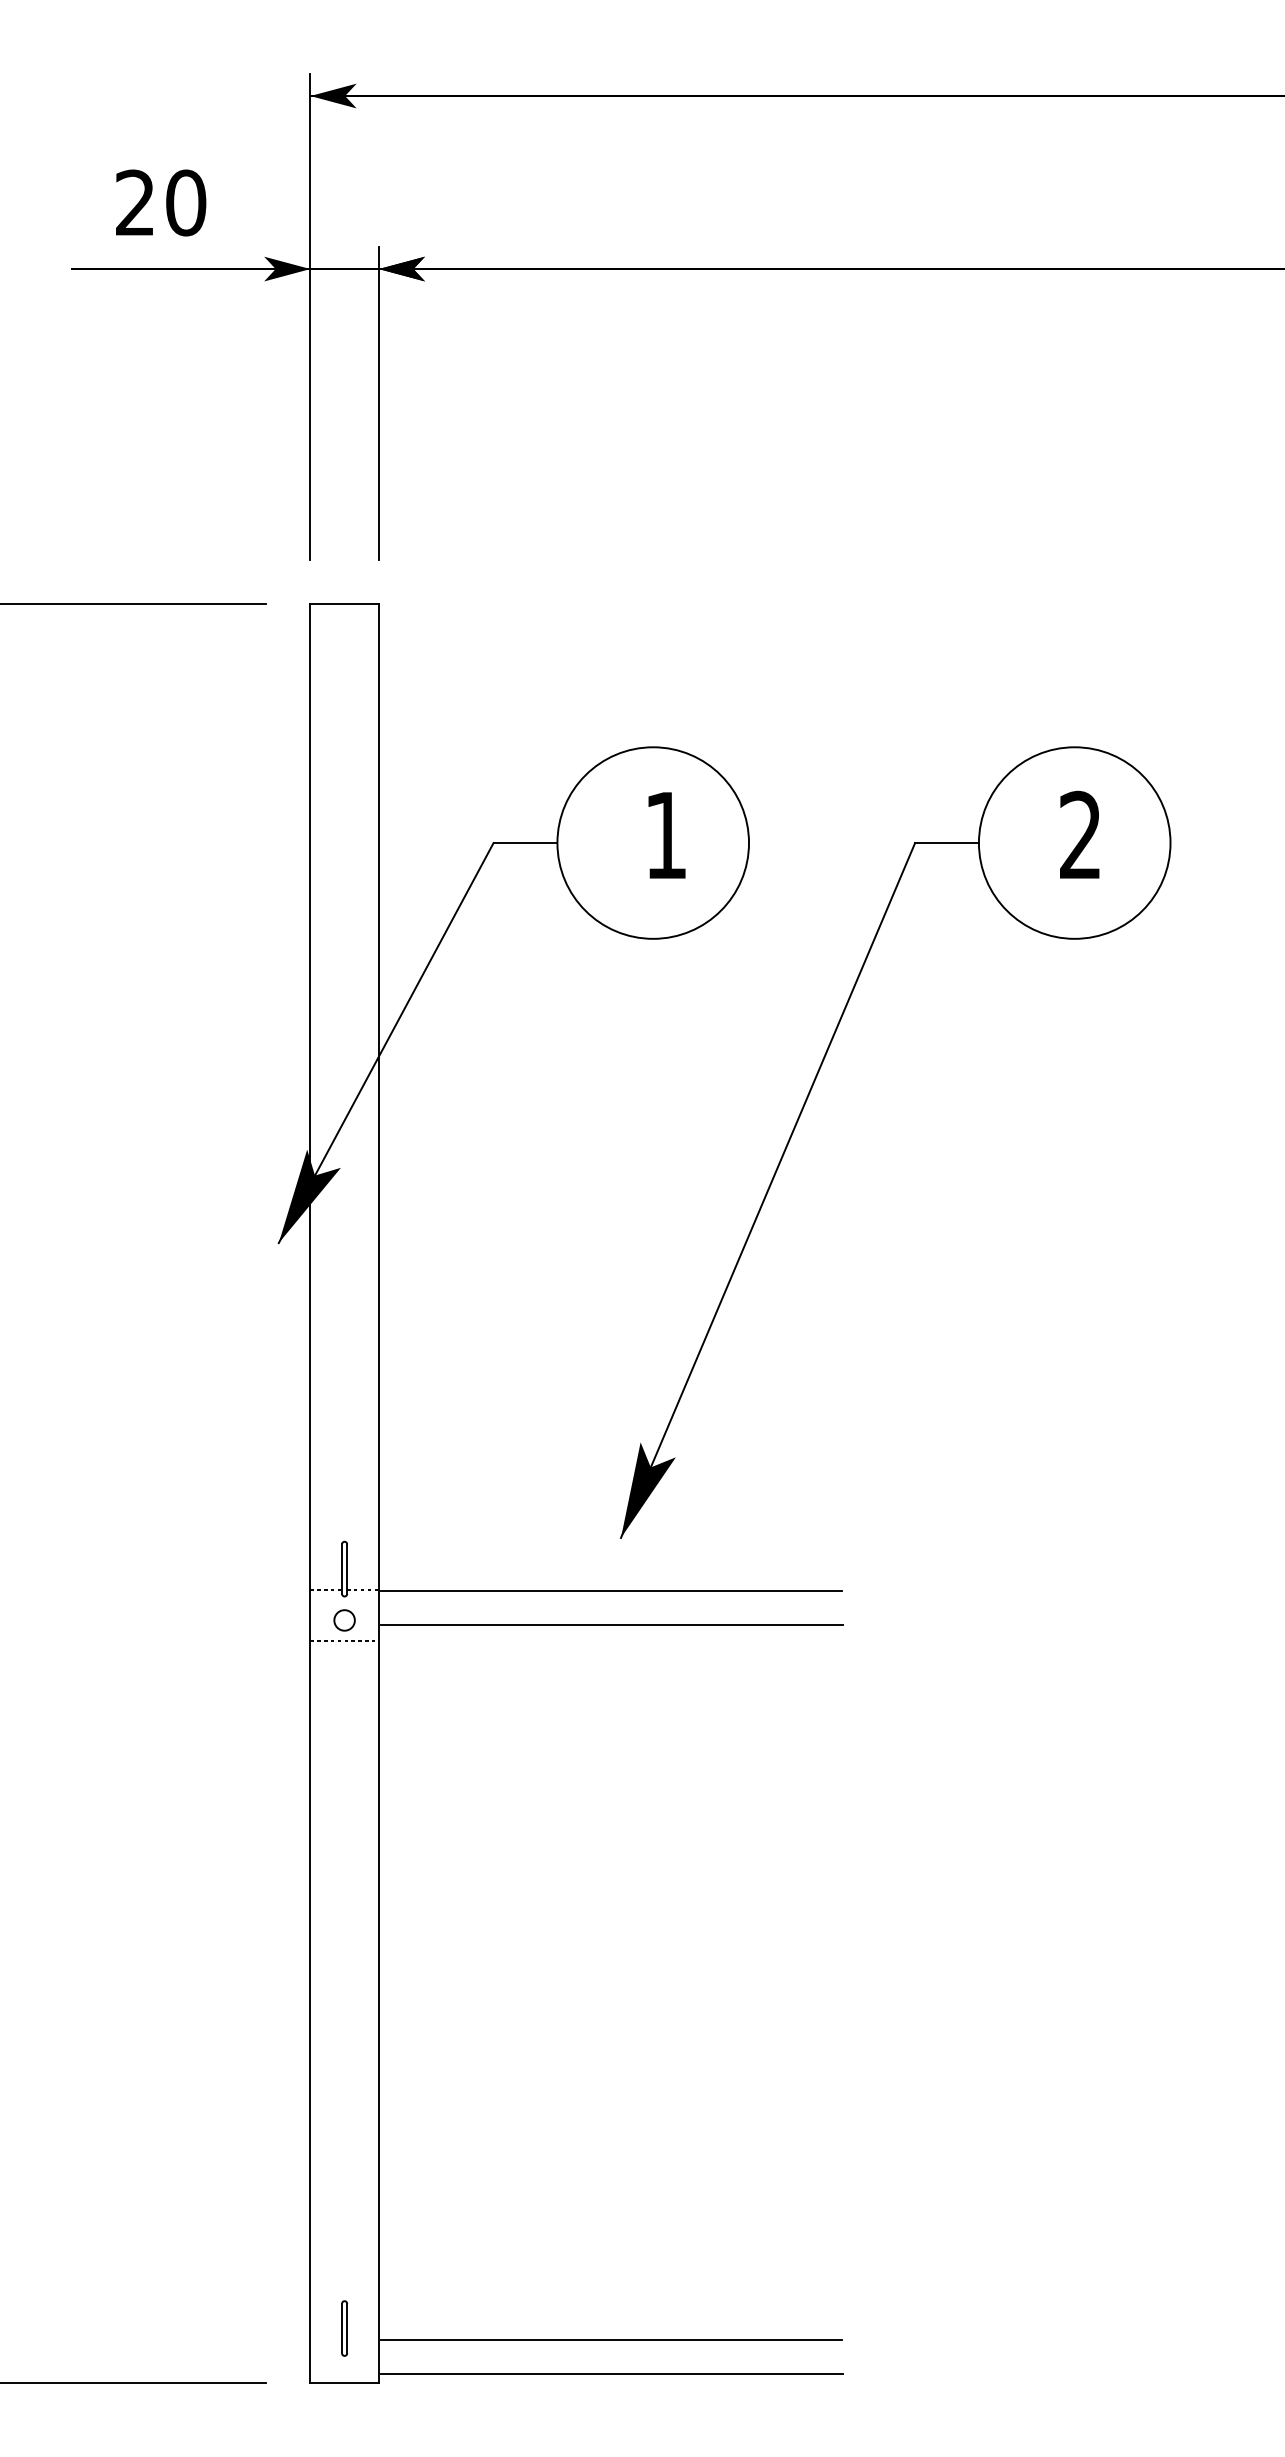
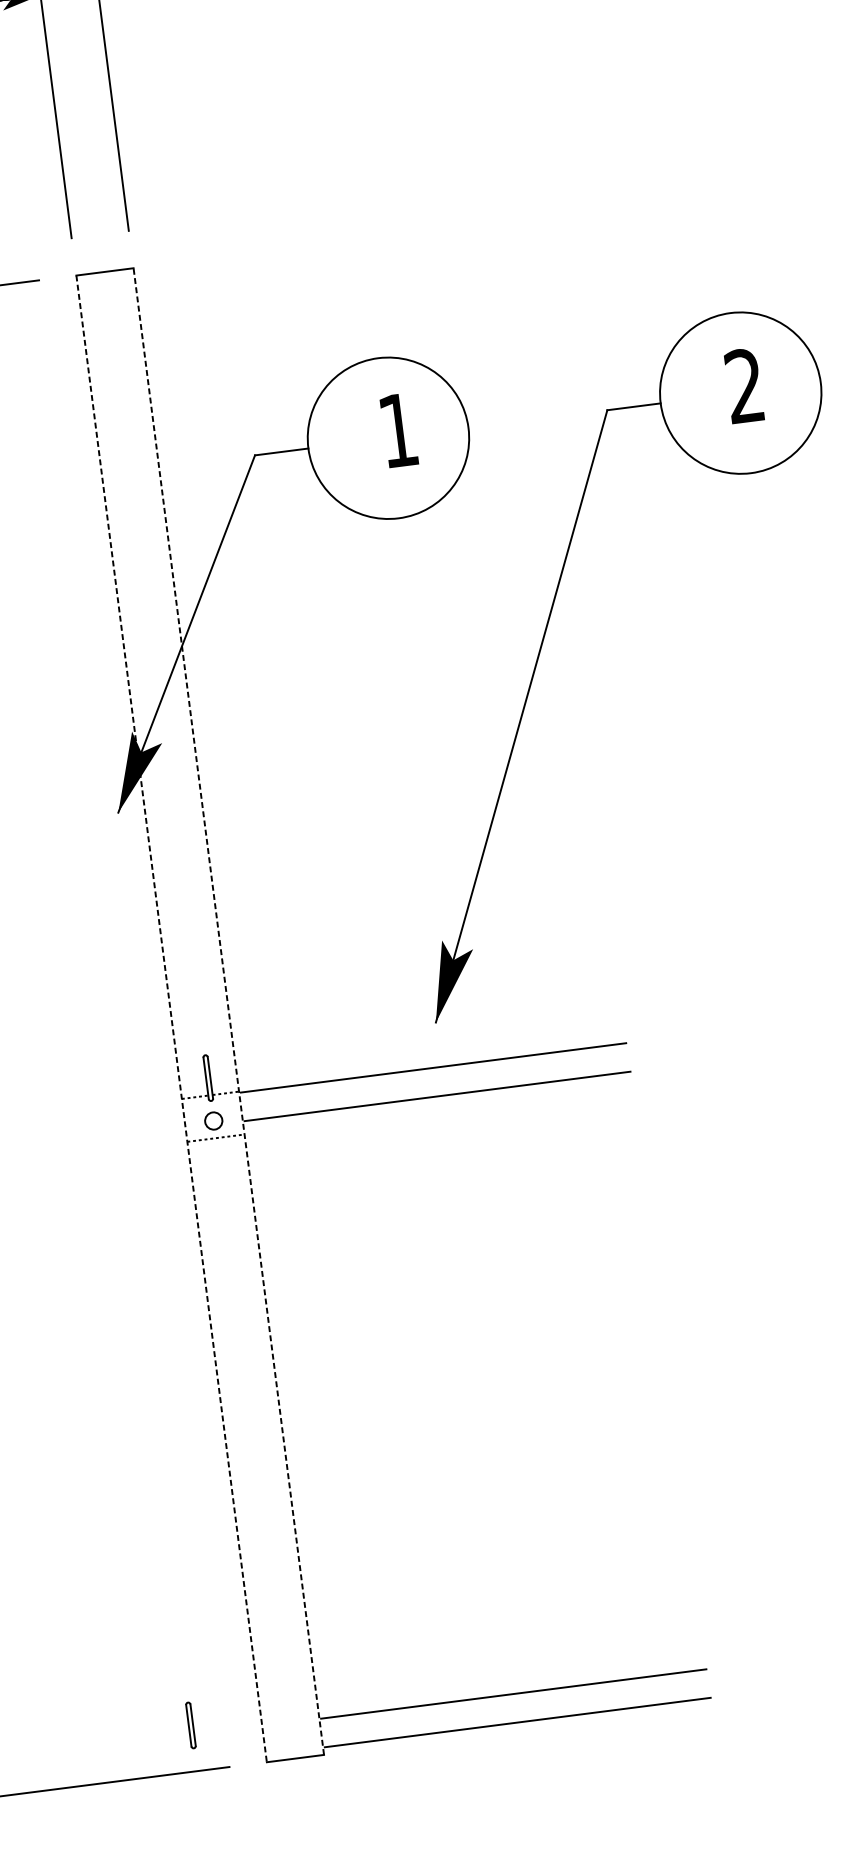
line: (378, 1493) -> (228, 1011), solid -> dashed
line: (310, 1494) -> (171, 1019), solid -> dashed
part: (344, 2328) -> (190, 1725), moved

